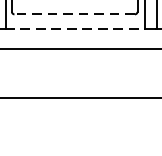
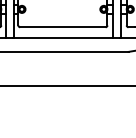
line: (74, 14) -> (62, 27), dashed -> solid
line: (75, 30) -> (63, 38), dashed -> solid

